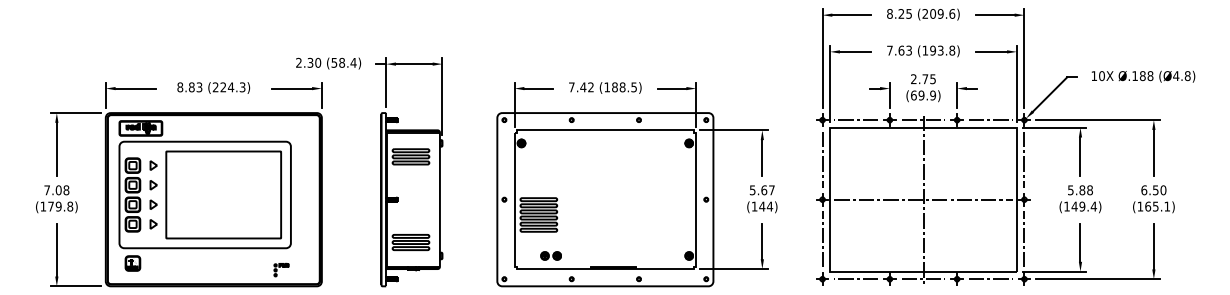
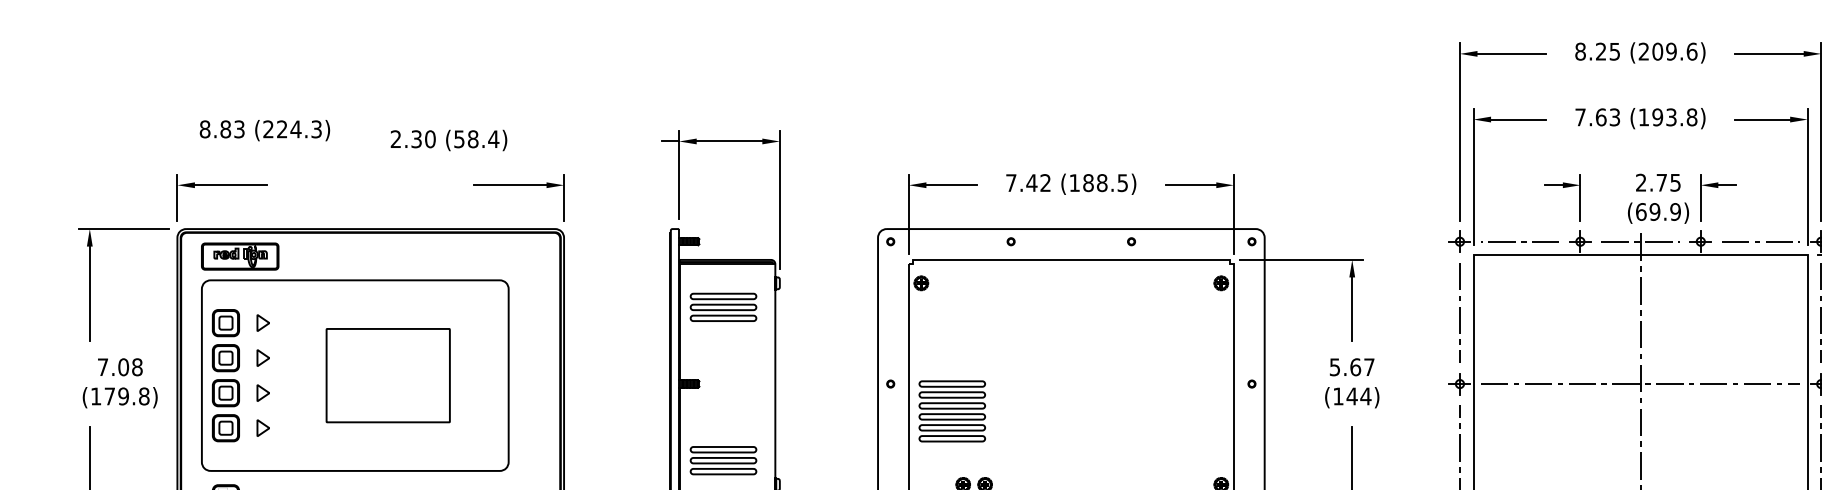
text: (328, 63) -> (448, 140), moved
text: (213, 87) -> (264, 129), moved
text: (923, 88) -> (1658, 199), moved
part: (223, 194) -> (388, 374), size x0.6
text: (56, 199) -> (119, 383), moved

